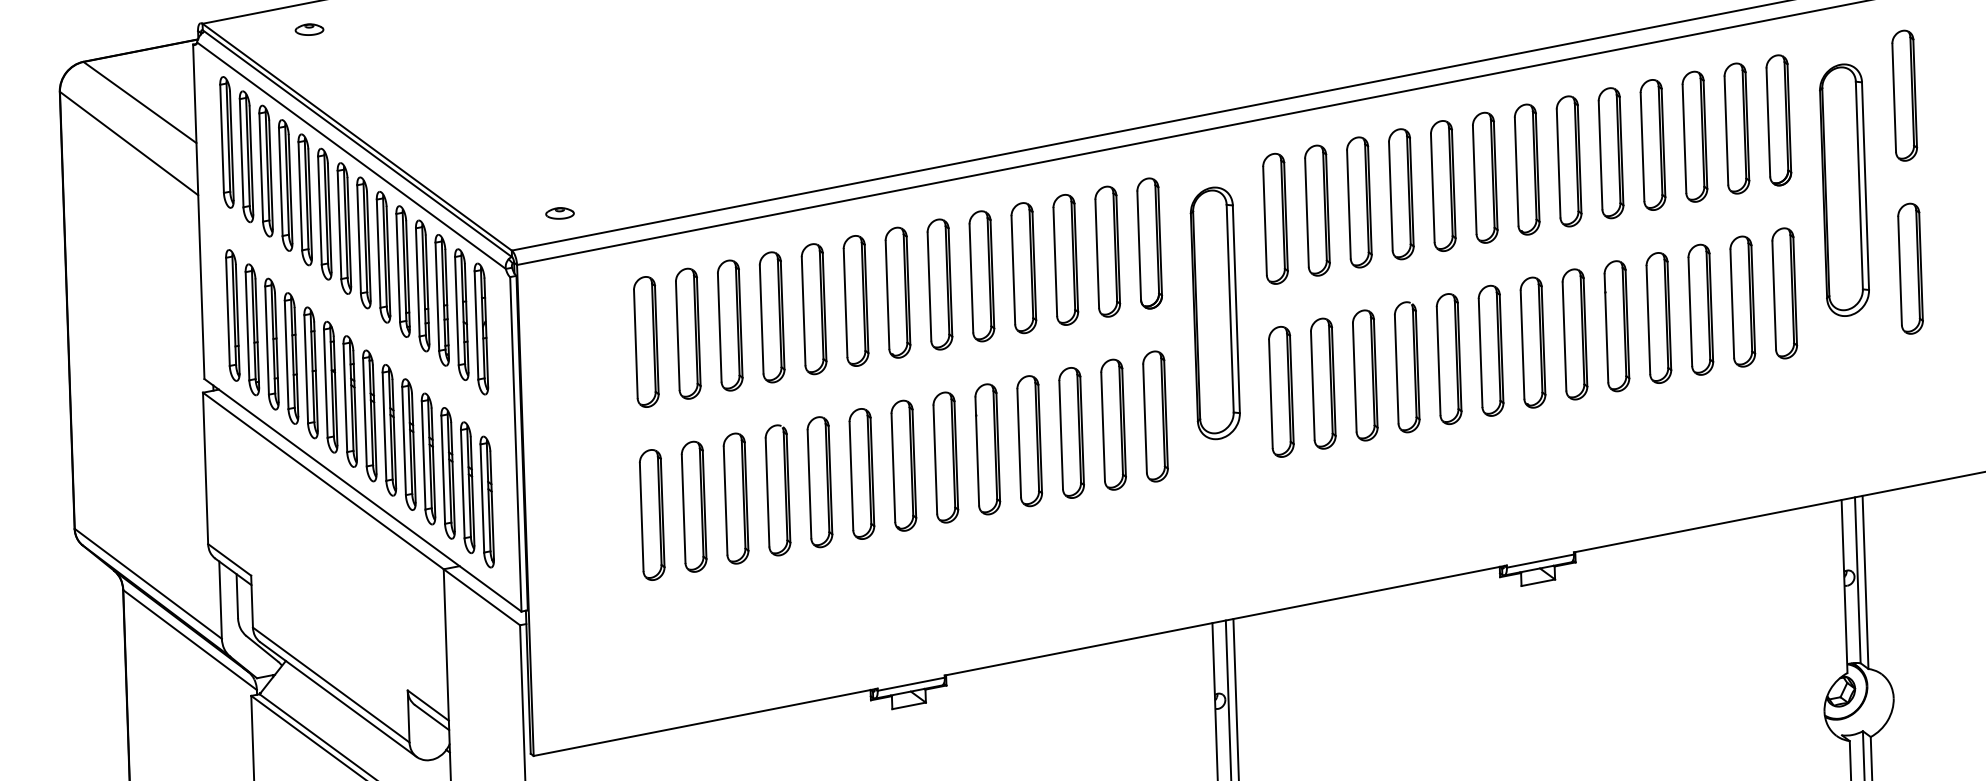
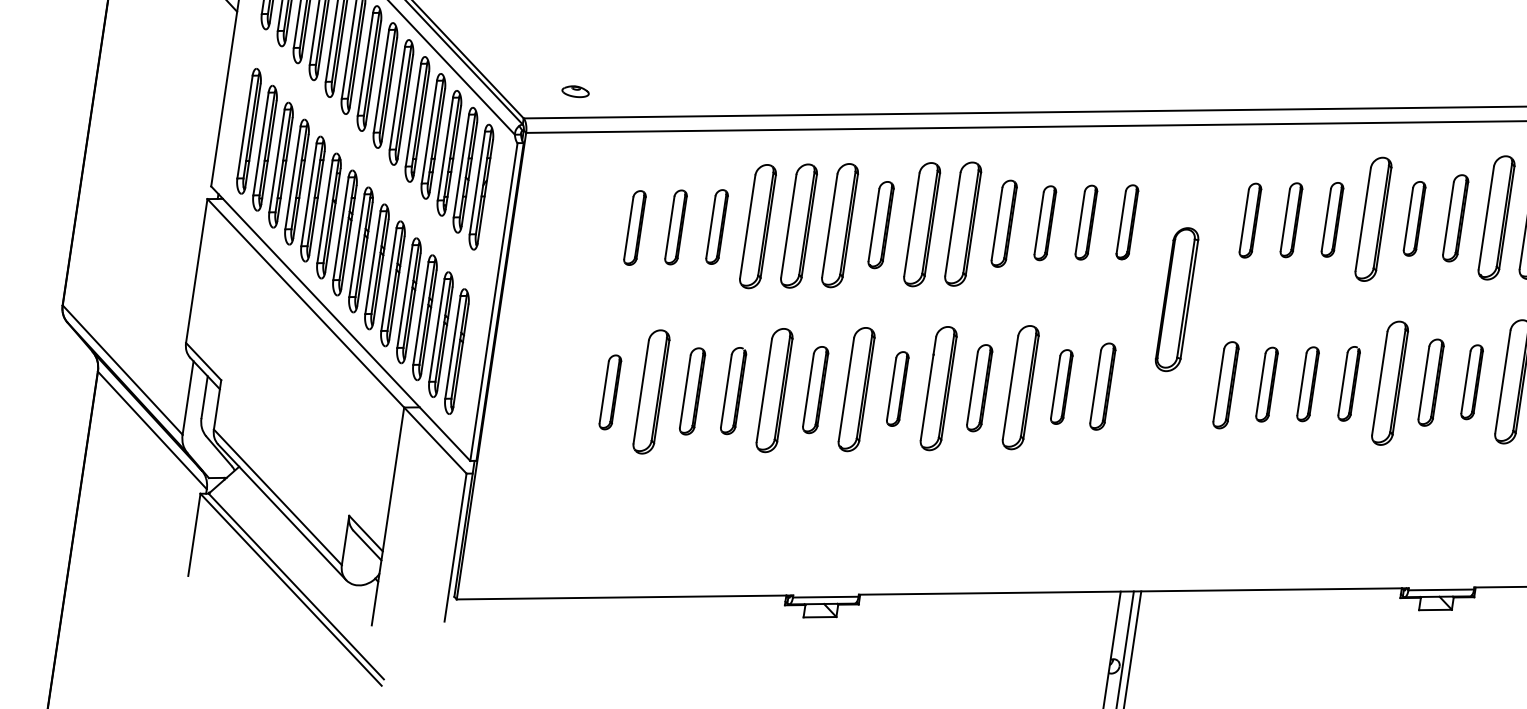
part: (1485, 177) -> (1455, 218), size x0.7
part: (1443, 185) -> (1414, 218), size x0.6
part: (1359, 202) -> (1332, 219), size x0.6
part: (1317, 210) -> (1291, 220), size x0.6
part: (1275, 218) -> (1250, 220), size x0.6
part: (1149, 243) -> (1127, 222), size x0.6
part: (1107, 251) -> (1086, 222), size x0.6
part: (1065, 259) -> (1045, 222), size x0.6
part: (1023, 268) -> (1003, 223), size x0.7
part: (897, 292) -> (880, 224), size x0.7
part: (1214, 313) -> (1176, 299), size x0.6
part: (730, 325) -> (717, 227), size x0.6
part: (688, 333) -> (676, 227), size x0.6
part: (646, 341) -> (635, 227), size x0.6
part: (1532, 342) -> (1471, 382), size x0.6
part: (1490, 350) -> (1430, 382), size x0.7
part: (1407, 367) -> (1349, 384), size x0.6
part: (1365, 375) -> (1308, 384), size x0.6
part: (1323, 383) -> (1267, 384), size x0.6
part: (1281, 391) -> (1226, 384), size x0.7
part: (1155, 416) -> (1102, 386), size x0.7
part: (1113, 424) -> (1061, 386), size x0.6
part: (1029, 441) -> (979, 388), size x0.7
part: (945, 457) -> (897, 388), size x0.6
part: (861, 473) -> (815, 389), size x0.7
part: (777, 490) -> (733, 390), size x0.7
part: (735, 498) -> (691, 391), size x0.7
part: (651, 514) -> (609, 391), size x0.6

